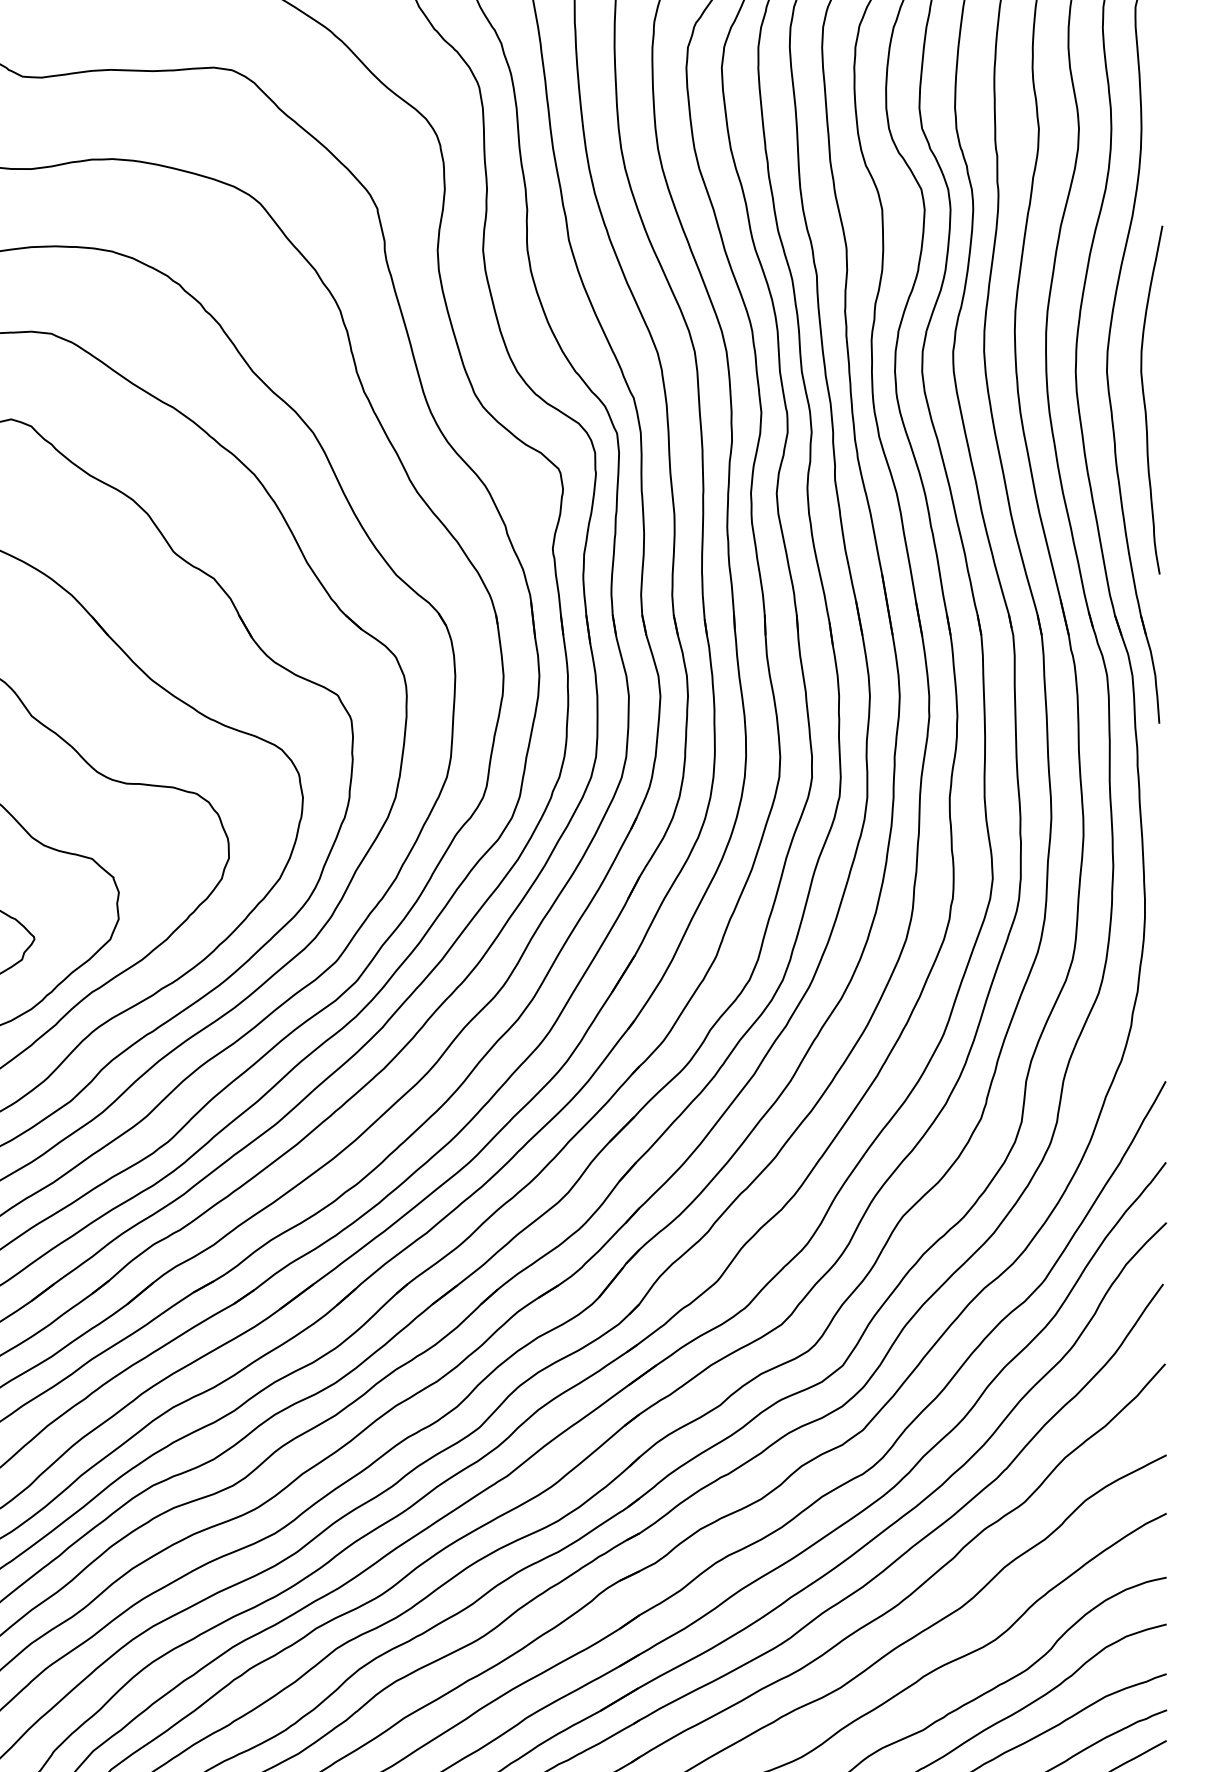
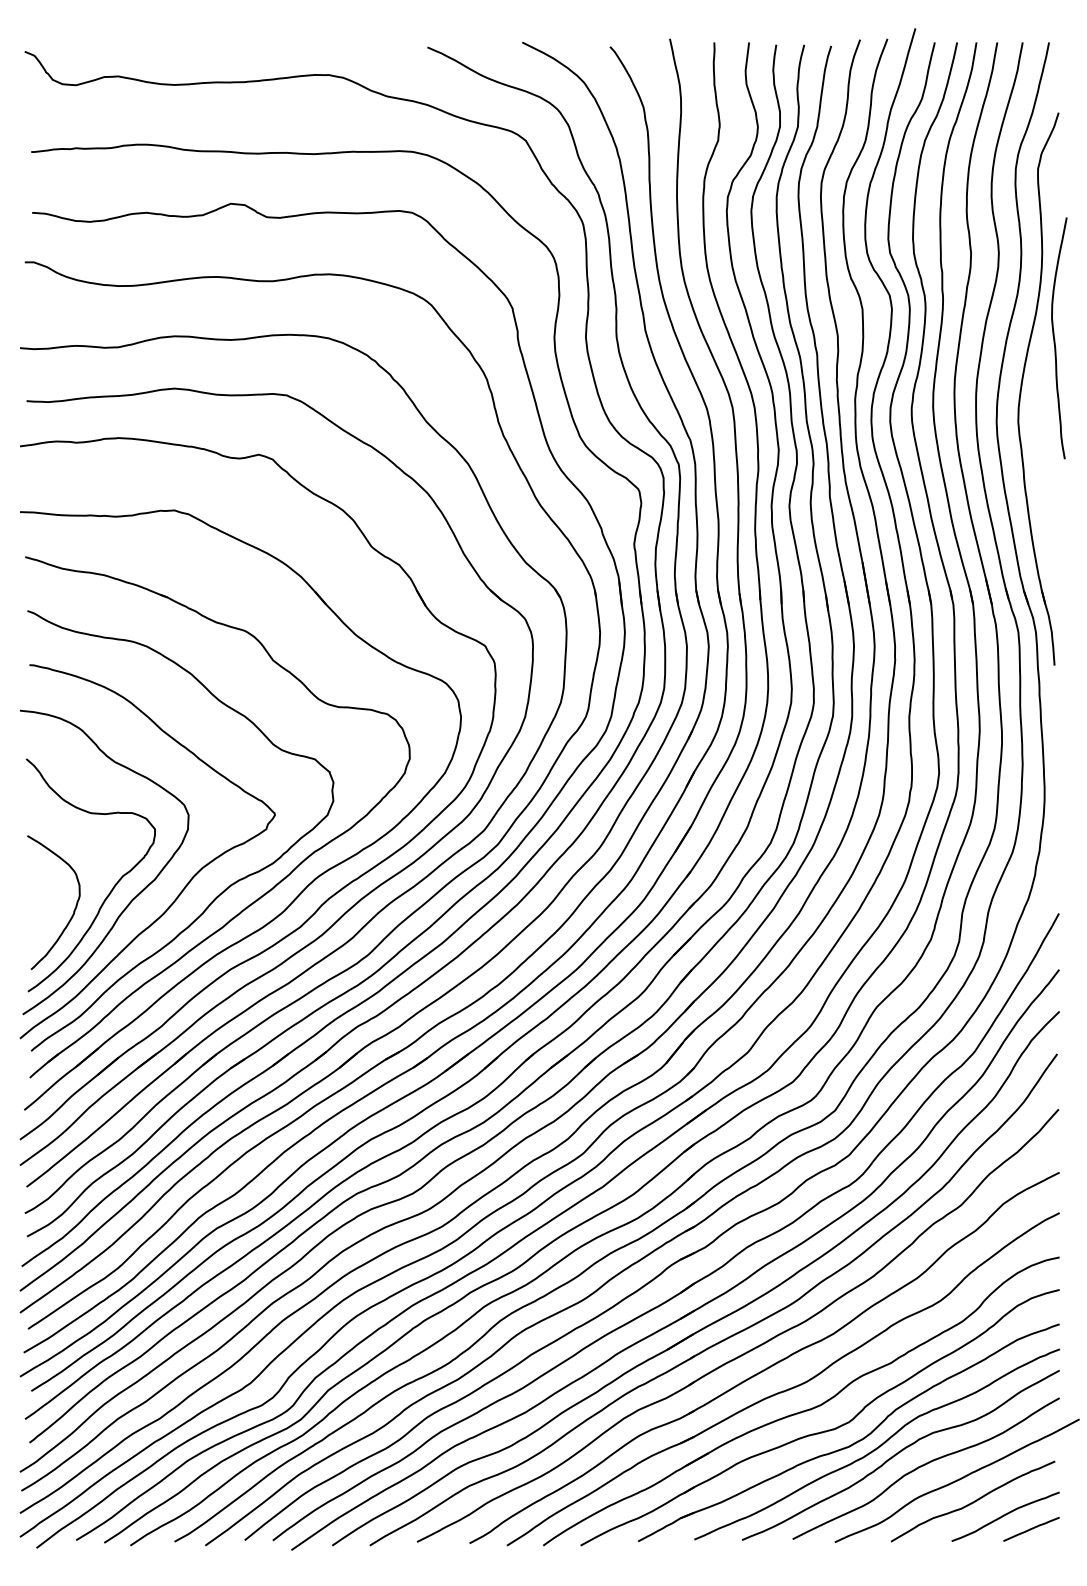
curve: (1146, 401) -> (1055, 339), moved

